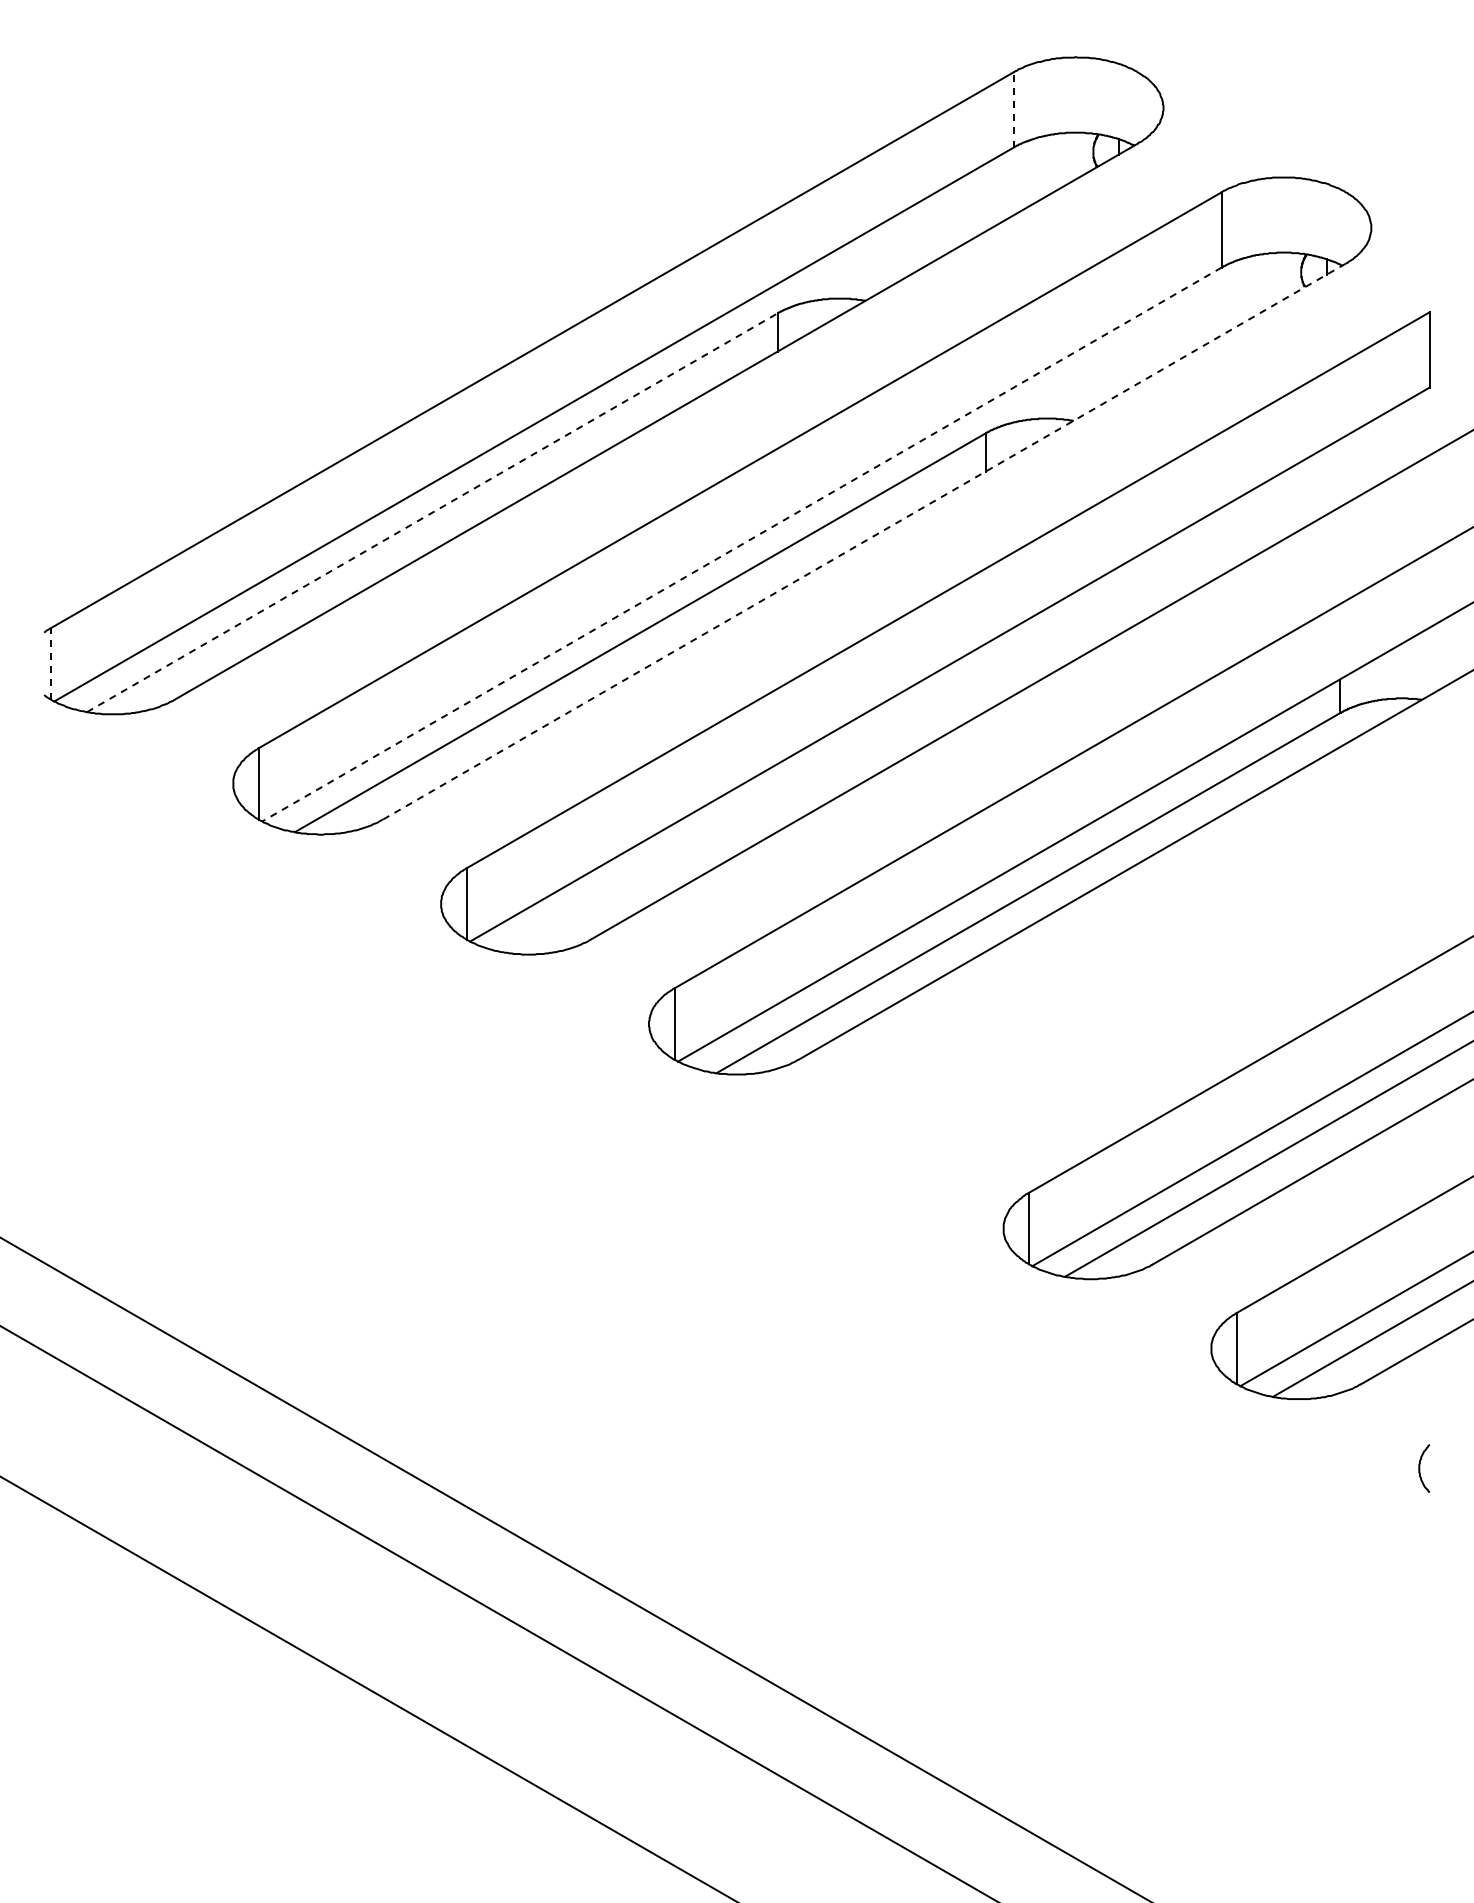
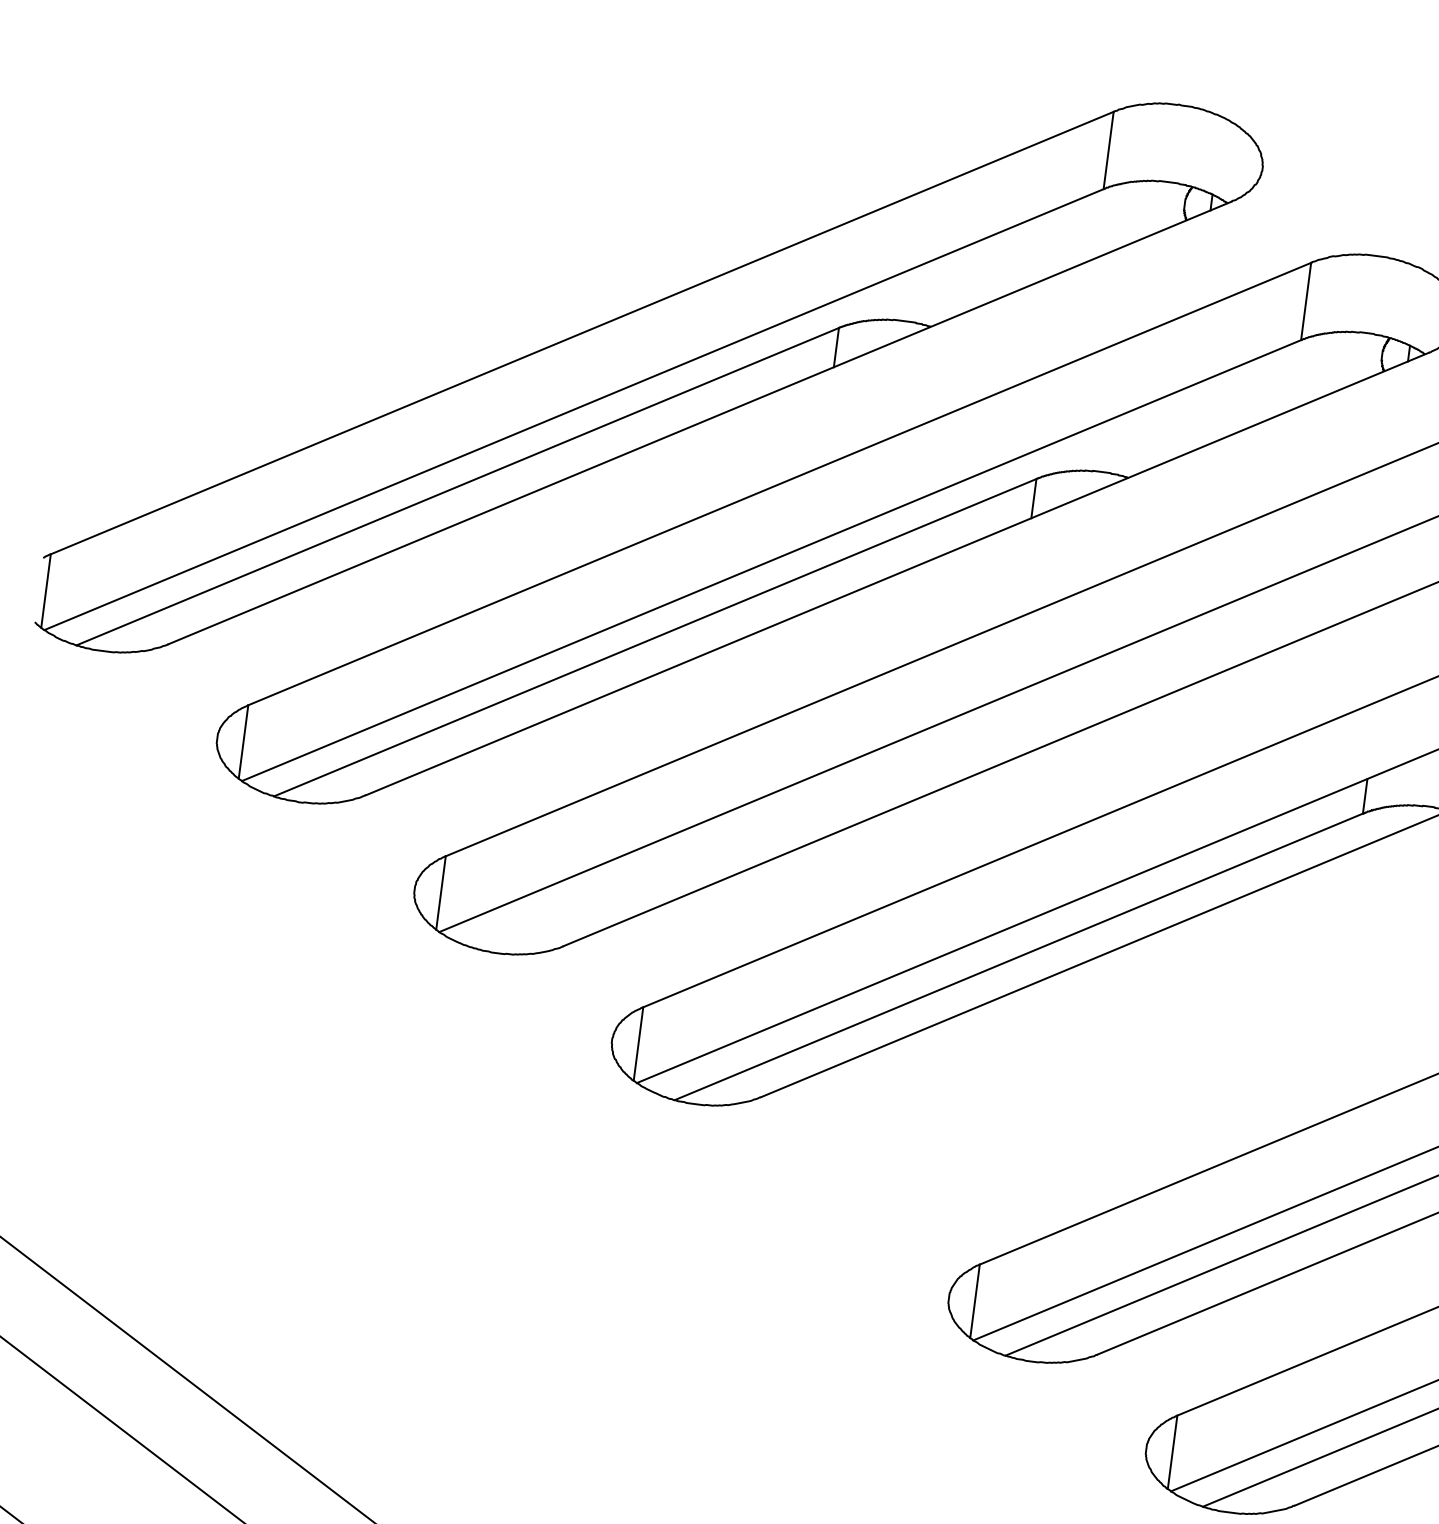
line: (1013, 109) -> (1108, 150), dashed -> solid
line: (432, 512) -> (457, 486), dashed -> solid
line: (864, 541) -> (897, 573), dashed -> solid
line: (741, 544) -> (771, 560), dashed -> solid
line: (51, 663) -> (46, 590), dashed -> solid

